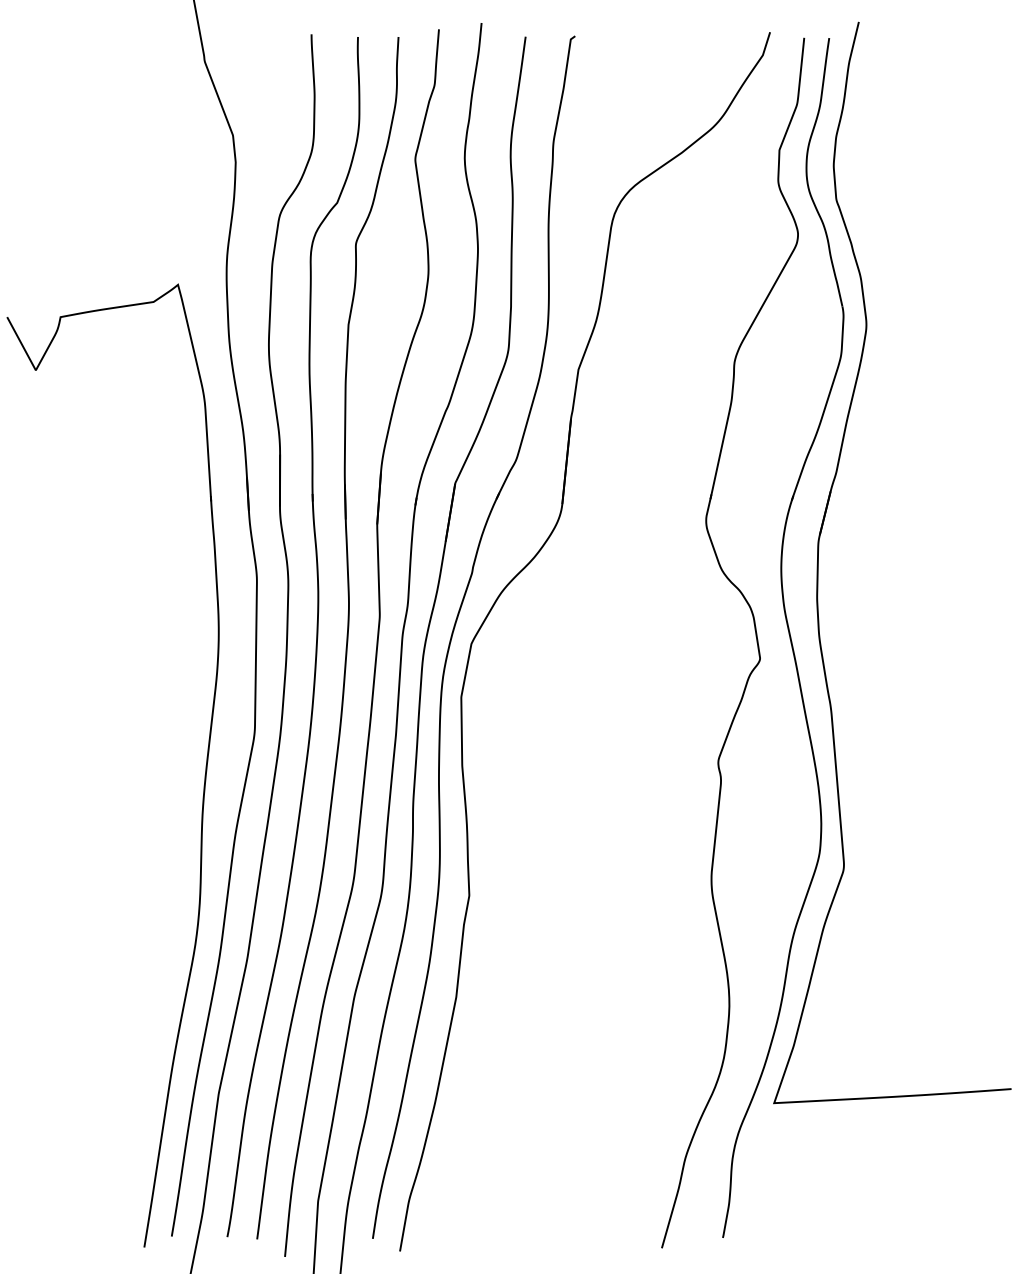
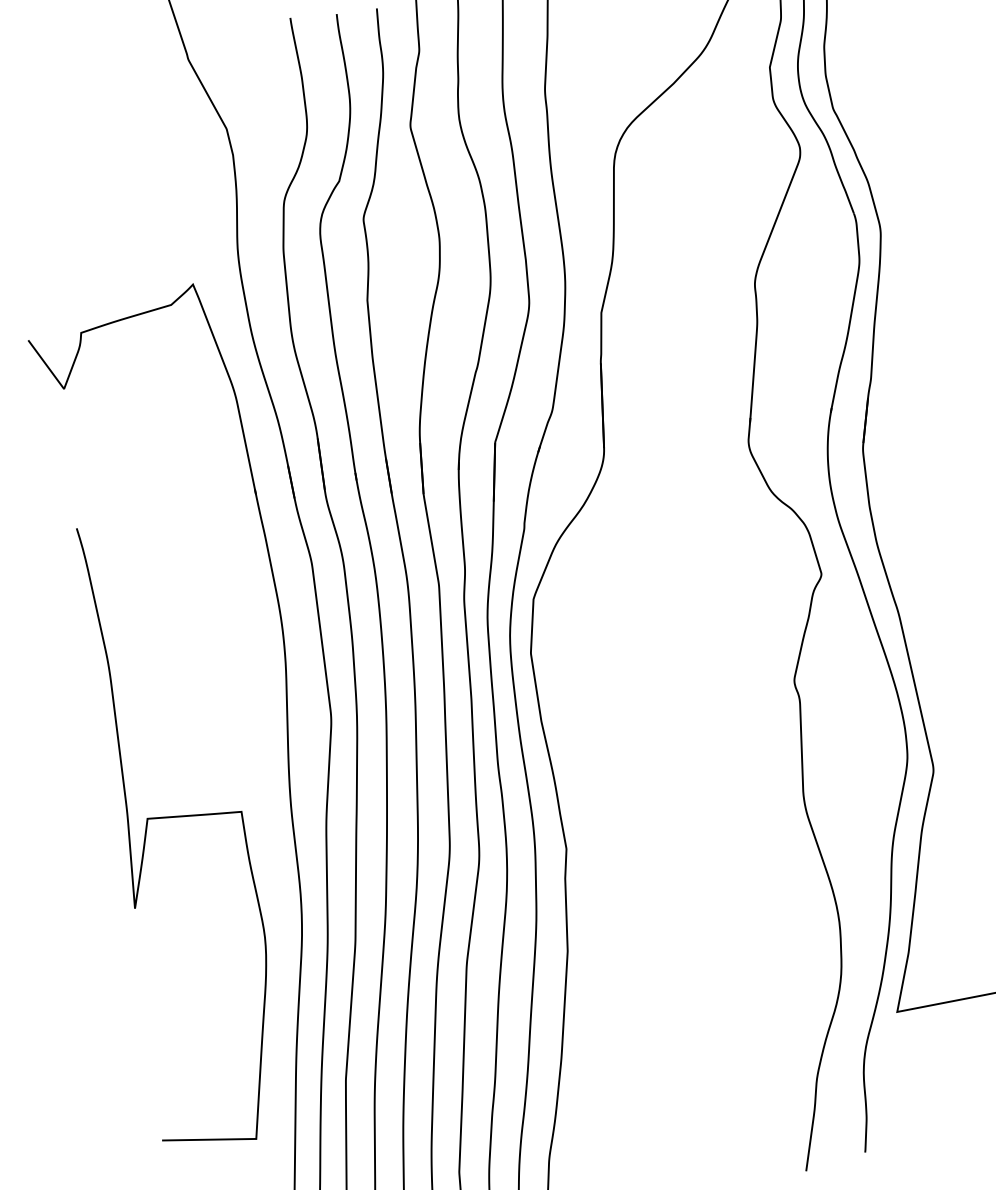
curve: (97, 811) -> (186, 817), added

